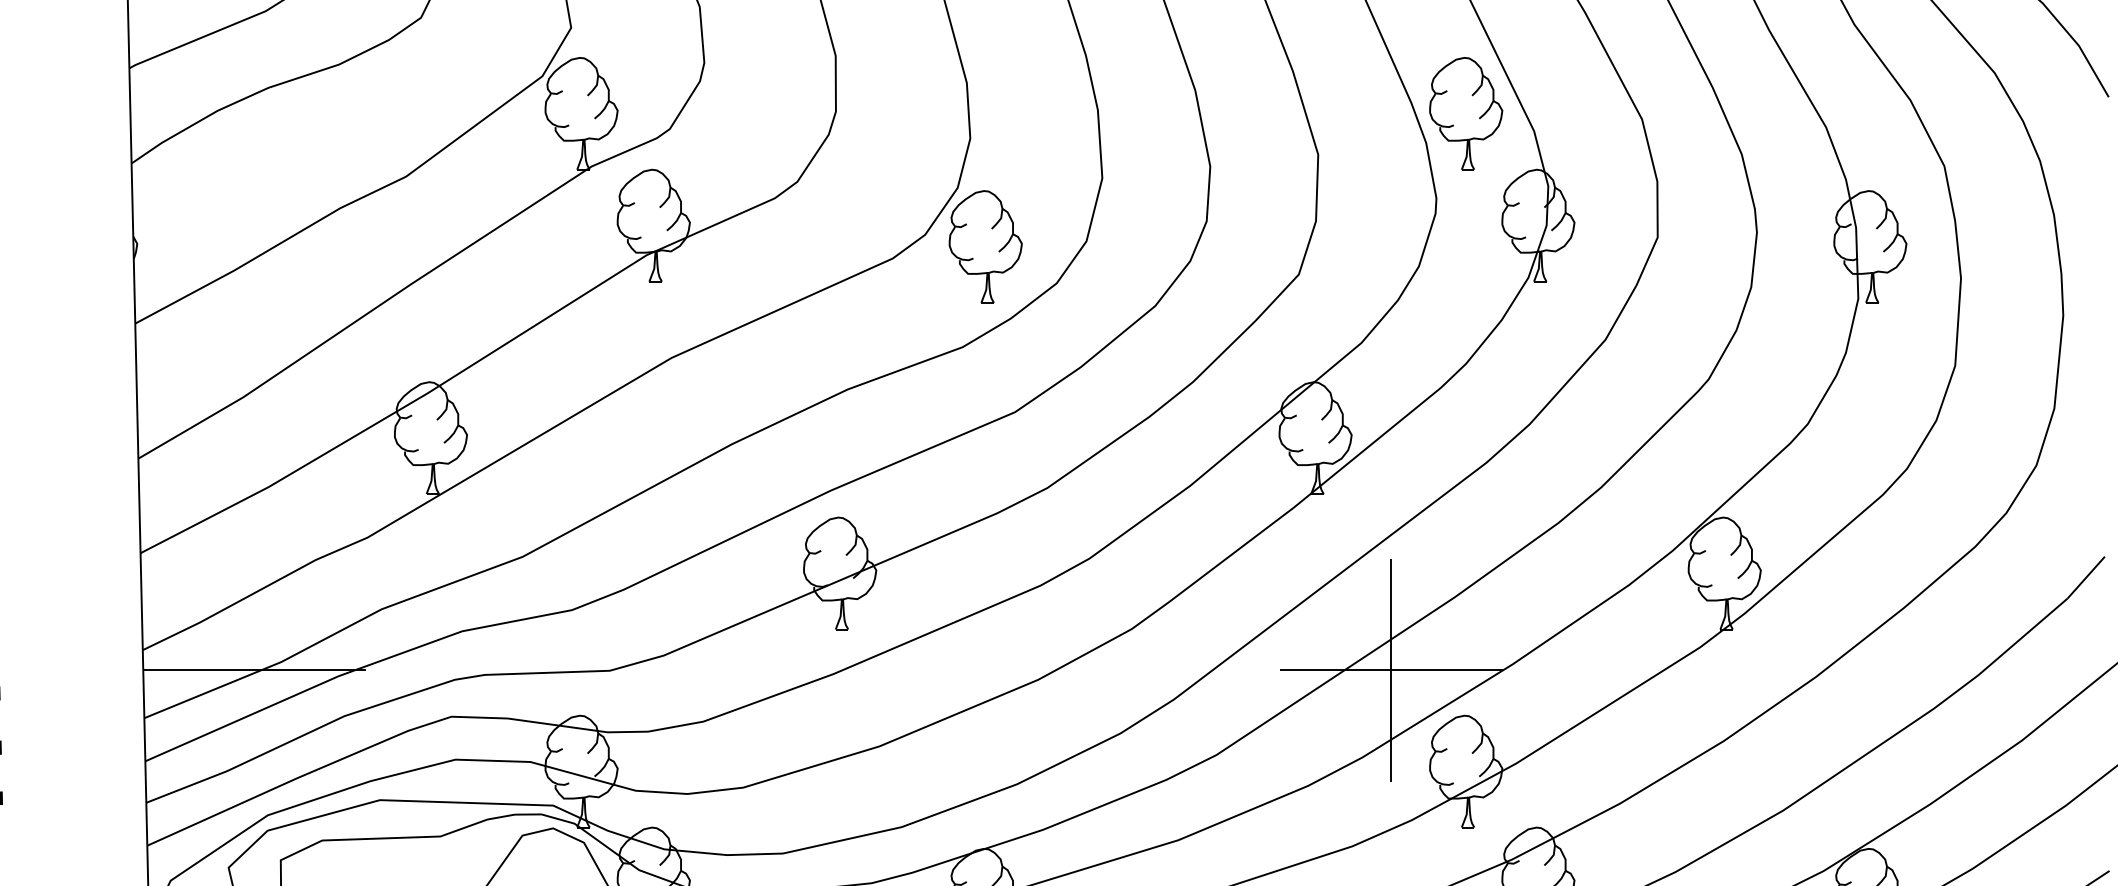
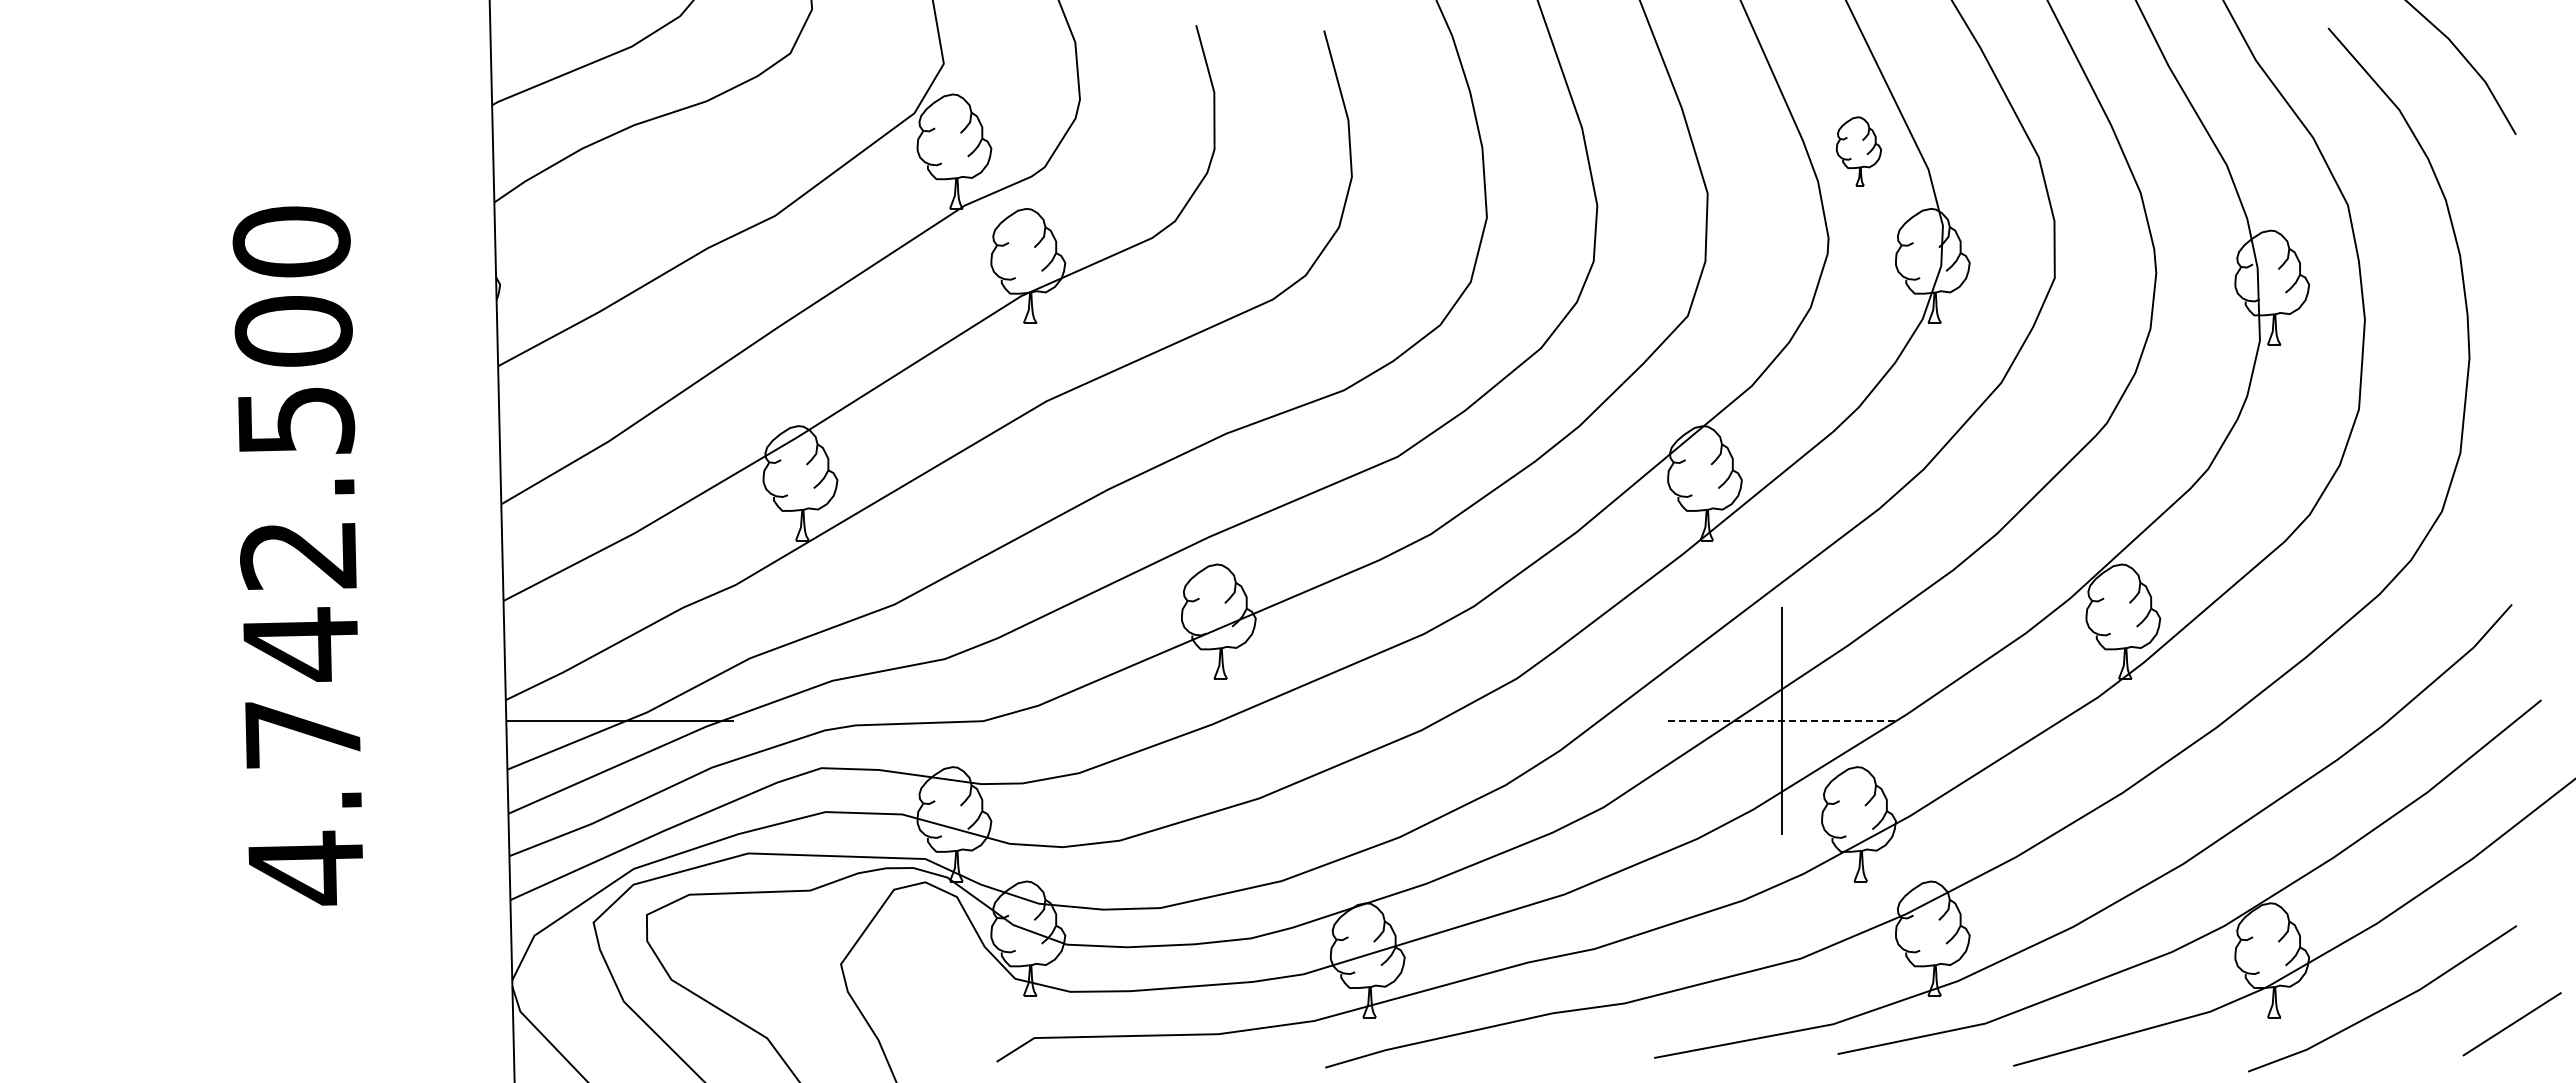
part: (1465, 113) -> (1858, 151), size x0.6
part: (985, 246) -> (1367, 287), removed
line: (1391, 670) -> (1782, 720), solid -> dashed

